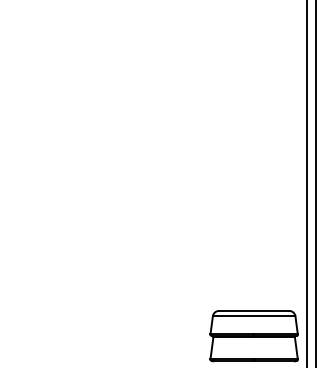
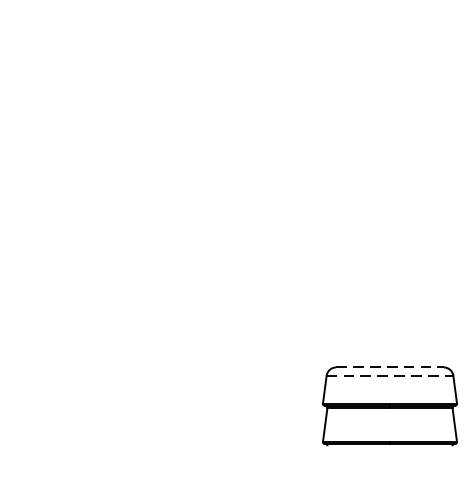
line: (254, 310) -> (390, 366), solid -> dashed
line: (254, 316) -> (390, 375), solid -> dashed

